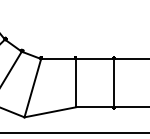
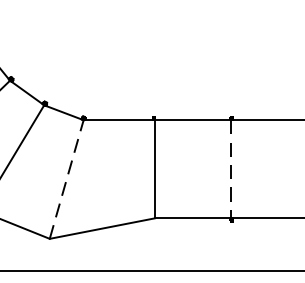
line: (113, 83) -> (230, 169), solid -> dashed
line: (32, 87) -> (66, 178), solid -> dashed

